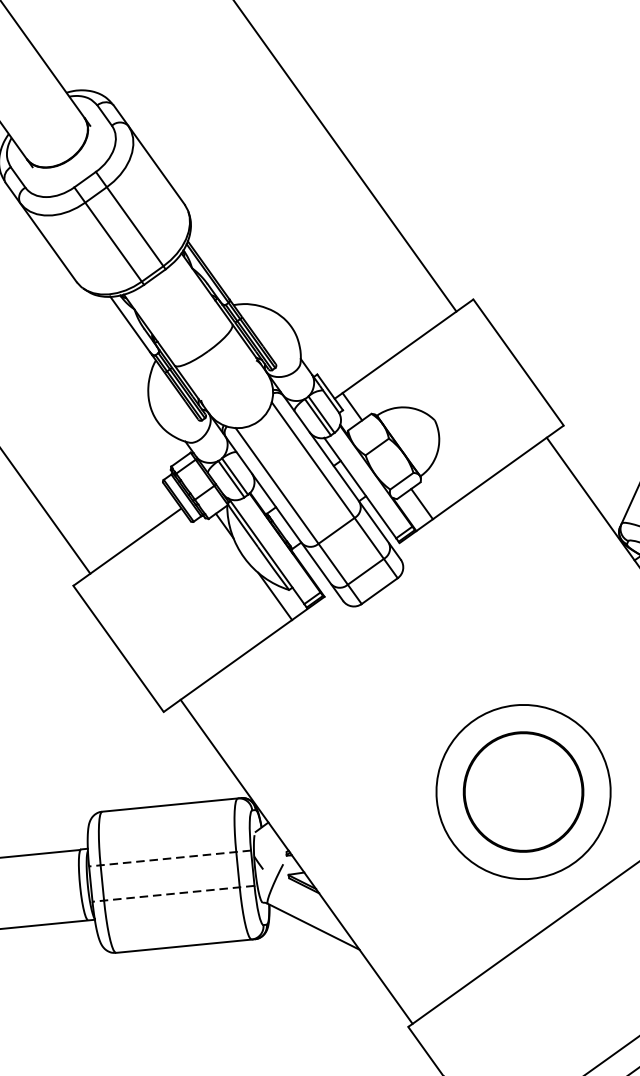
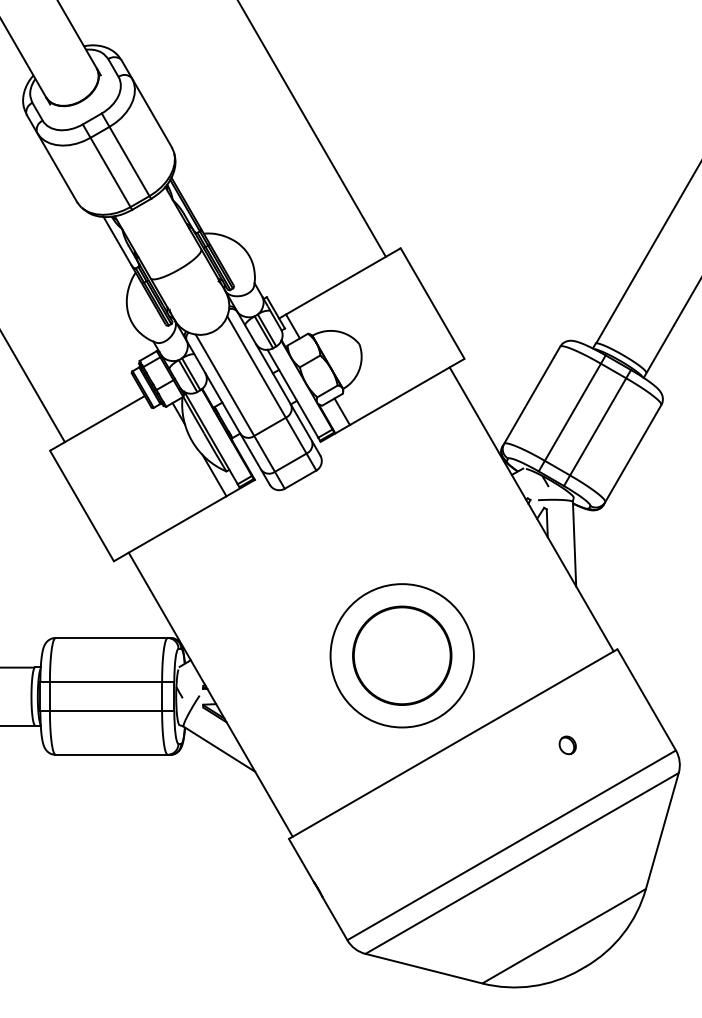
line: (170, 858) -> (107, 681), dashed -> solid
line: (173, 894) -> (107, 711), dashed -> solid

